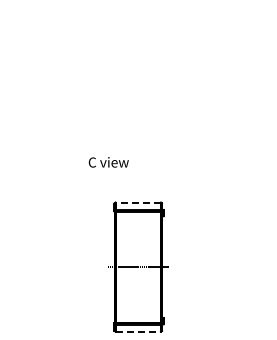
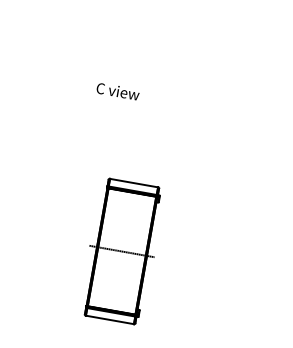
text: (108, 162) -> (117, 91), moved
line: (138, 202) -> (134, 183), dashed -> solid
line: (138, 331) -> (110, 319), dashed -> solid

